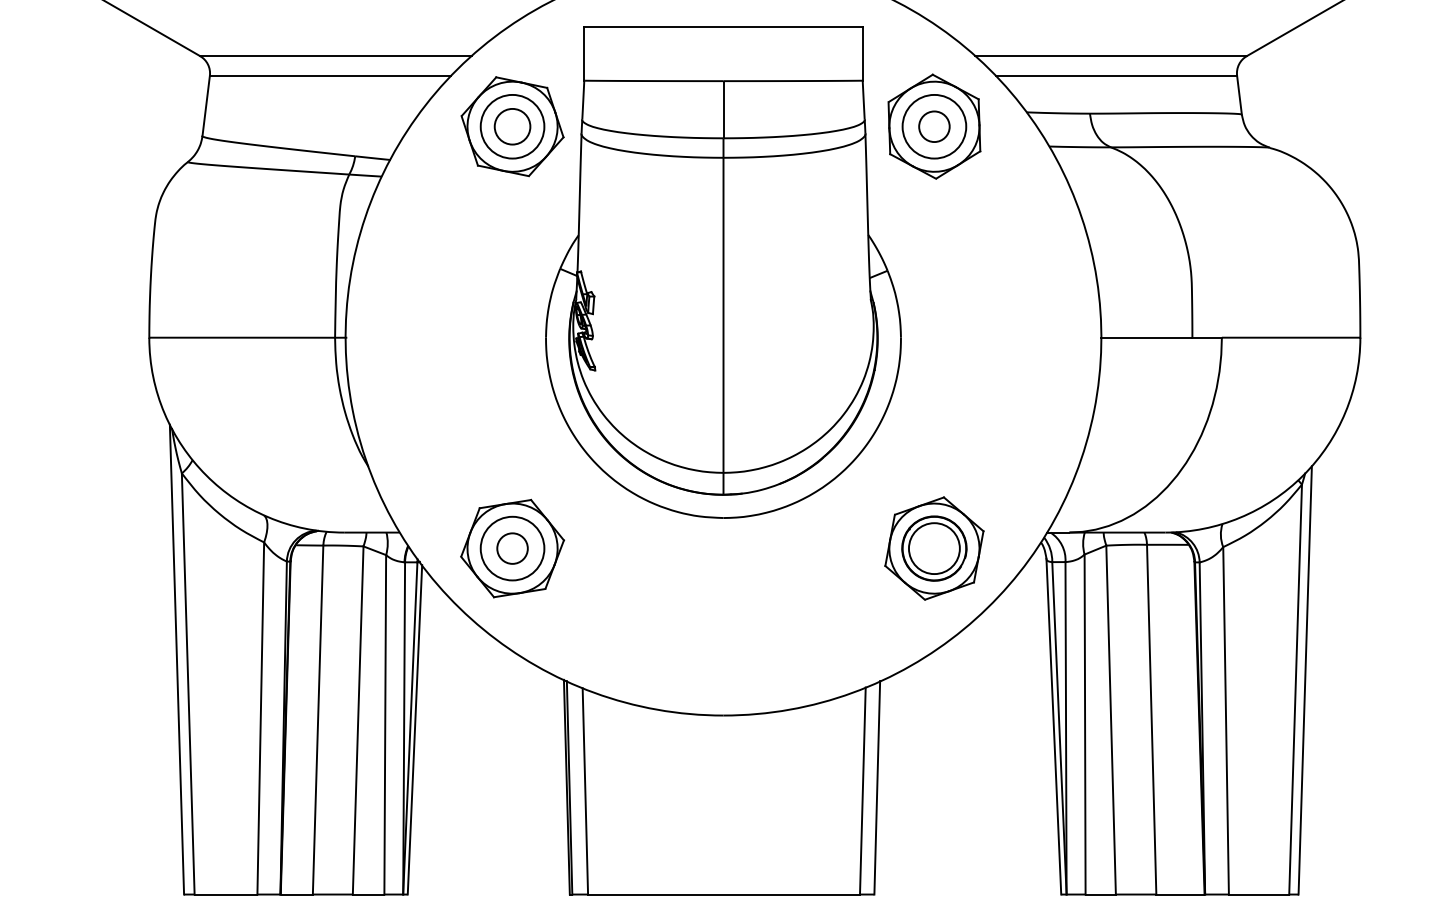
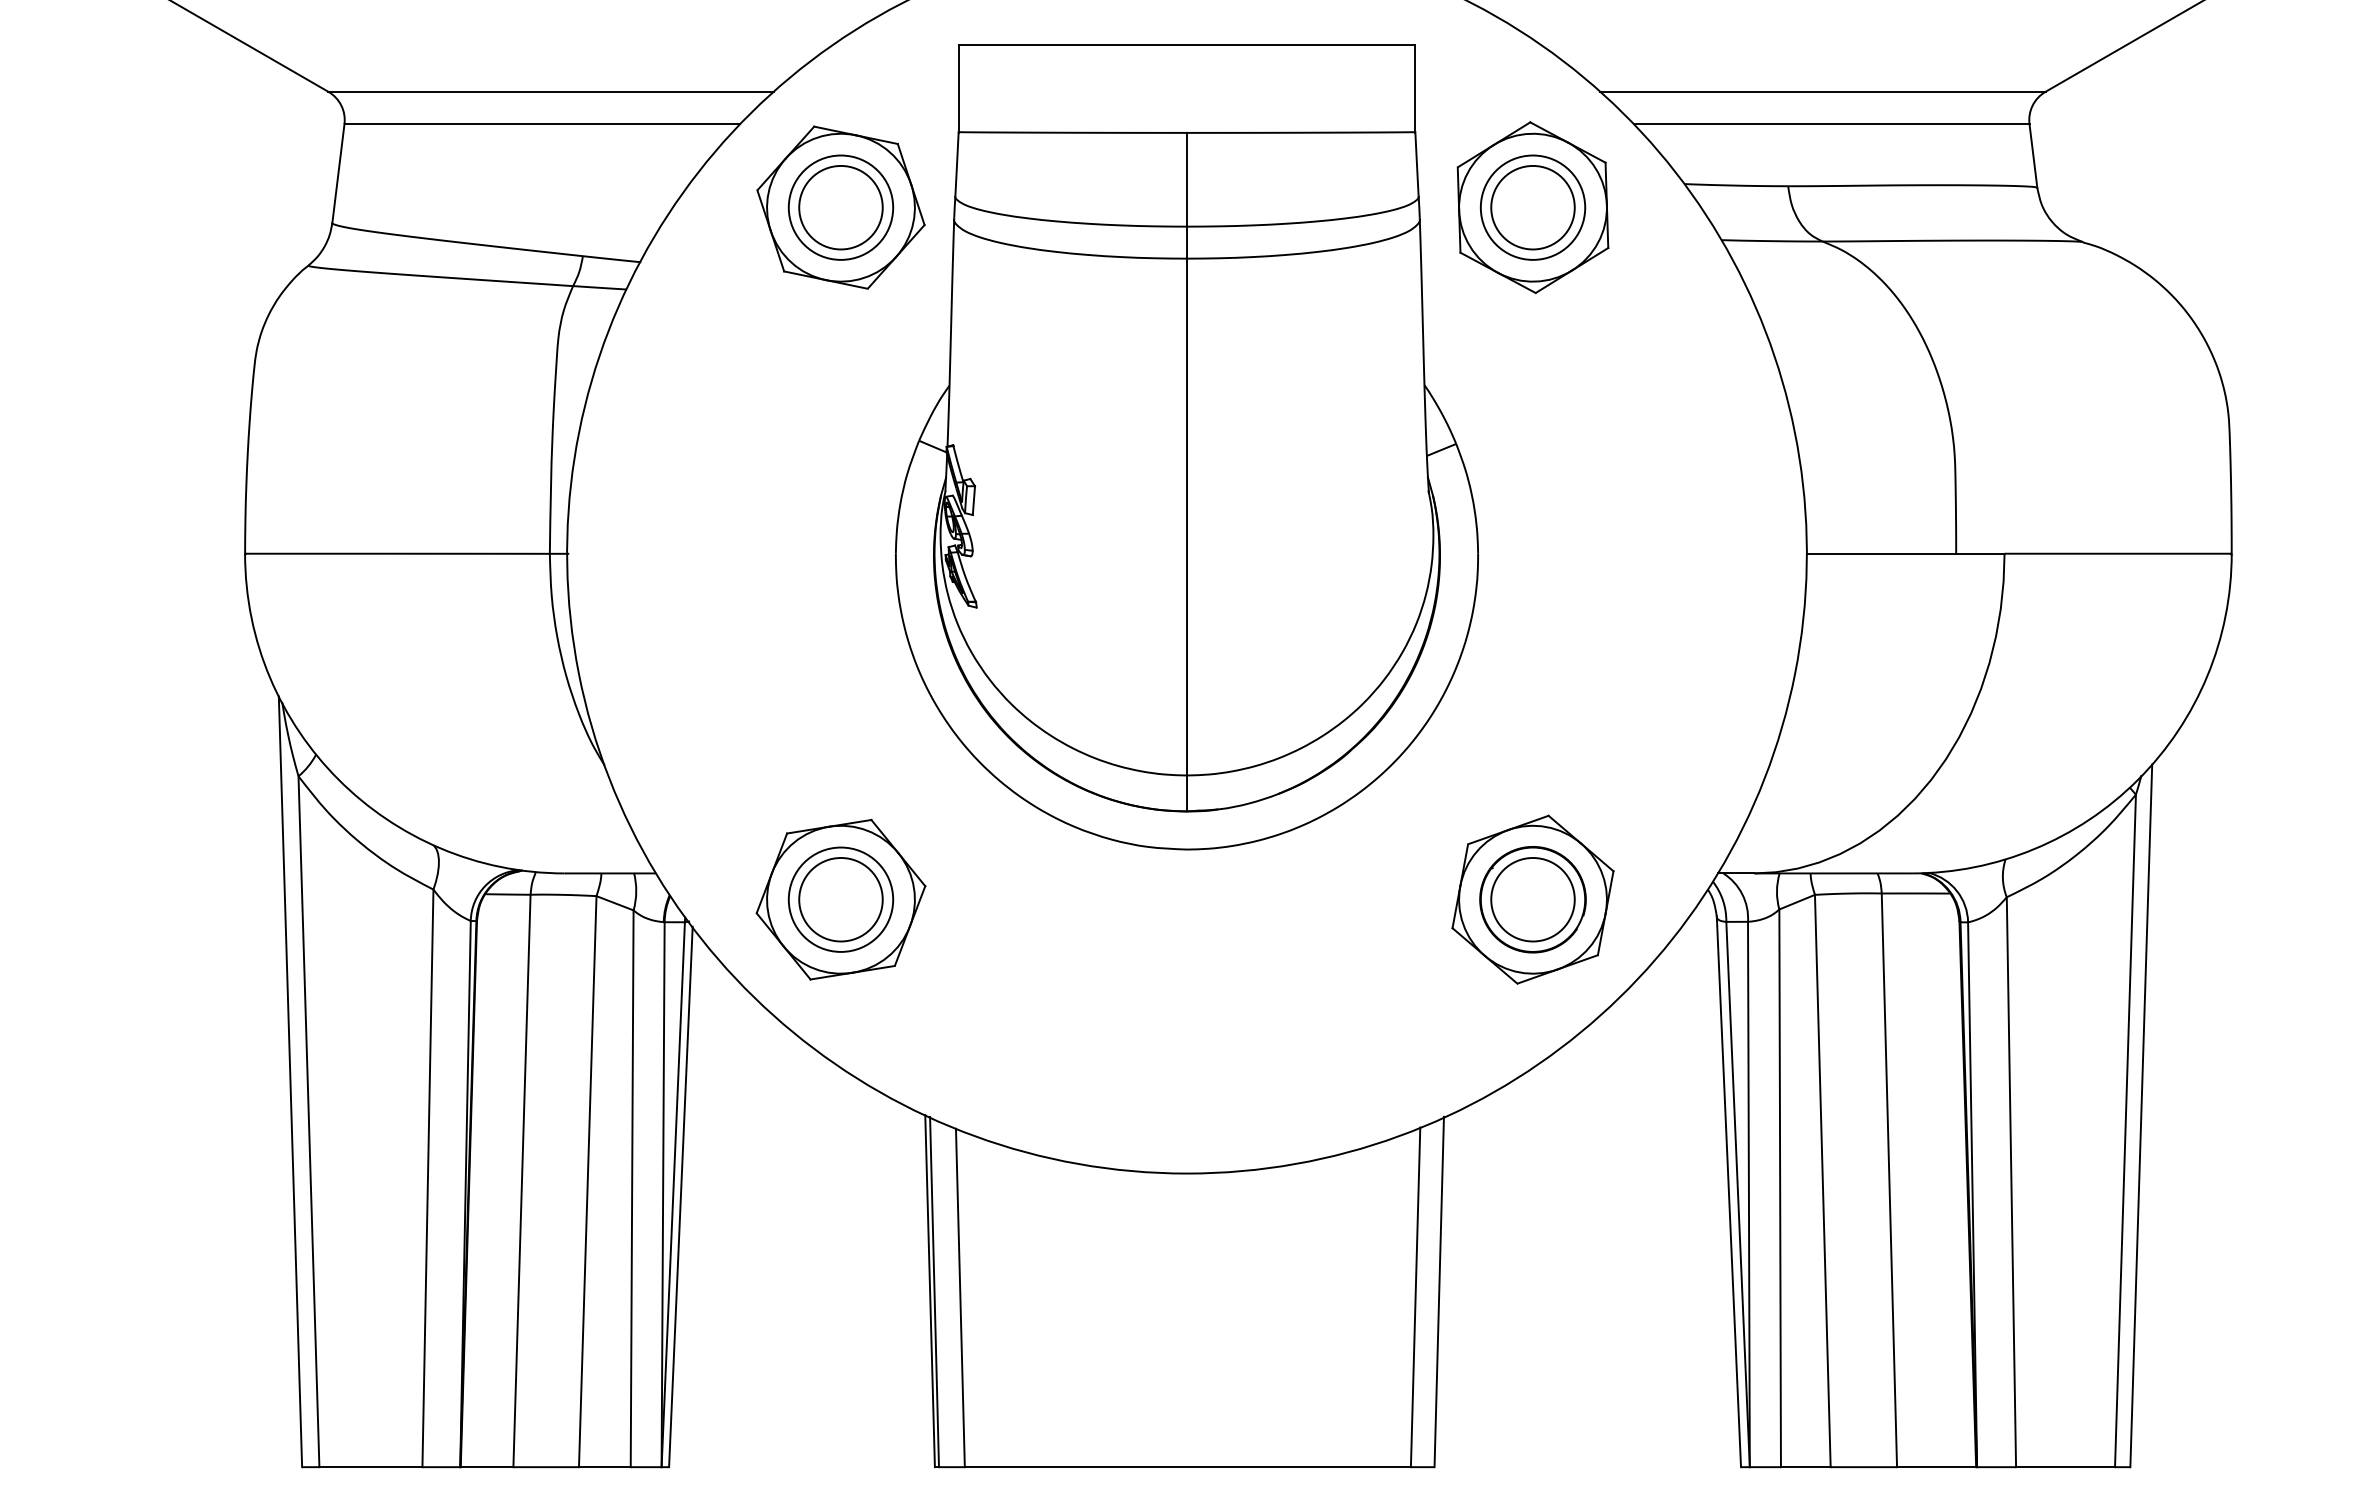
circle: (512, 126) -> (840, 207), size x1.43
circle: (933, 126) -> (1531, 207), size x1.67
circle: (512, 548) -> (840, 899), size x1.67

